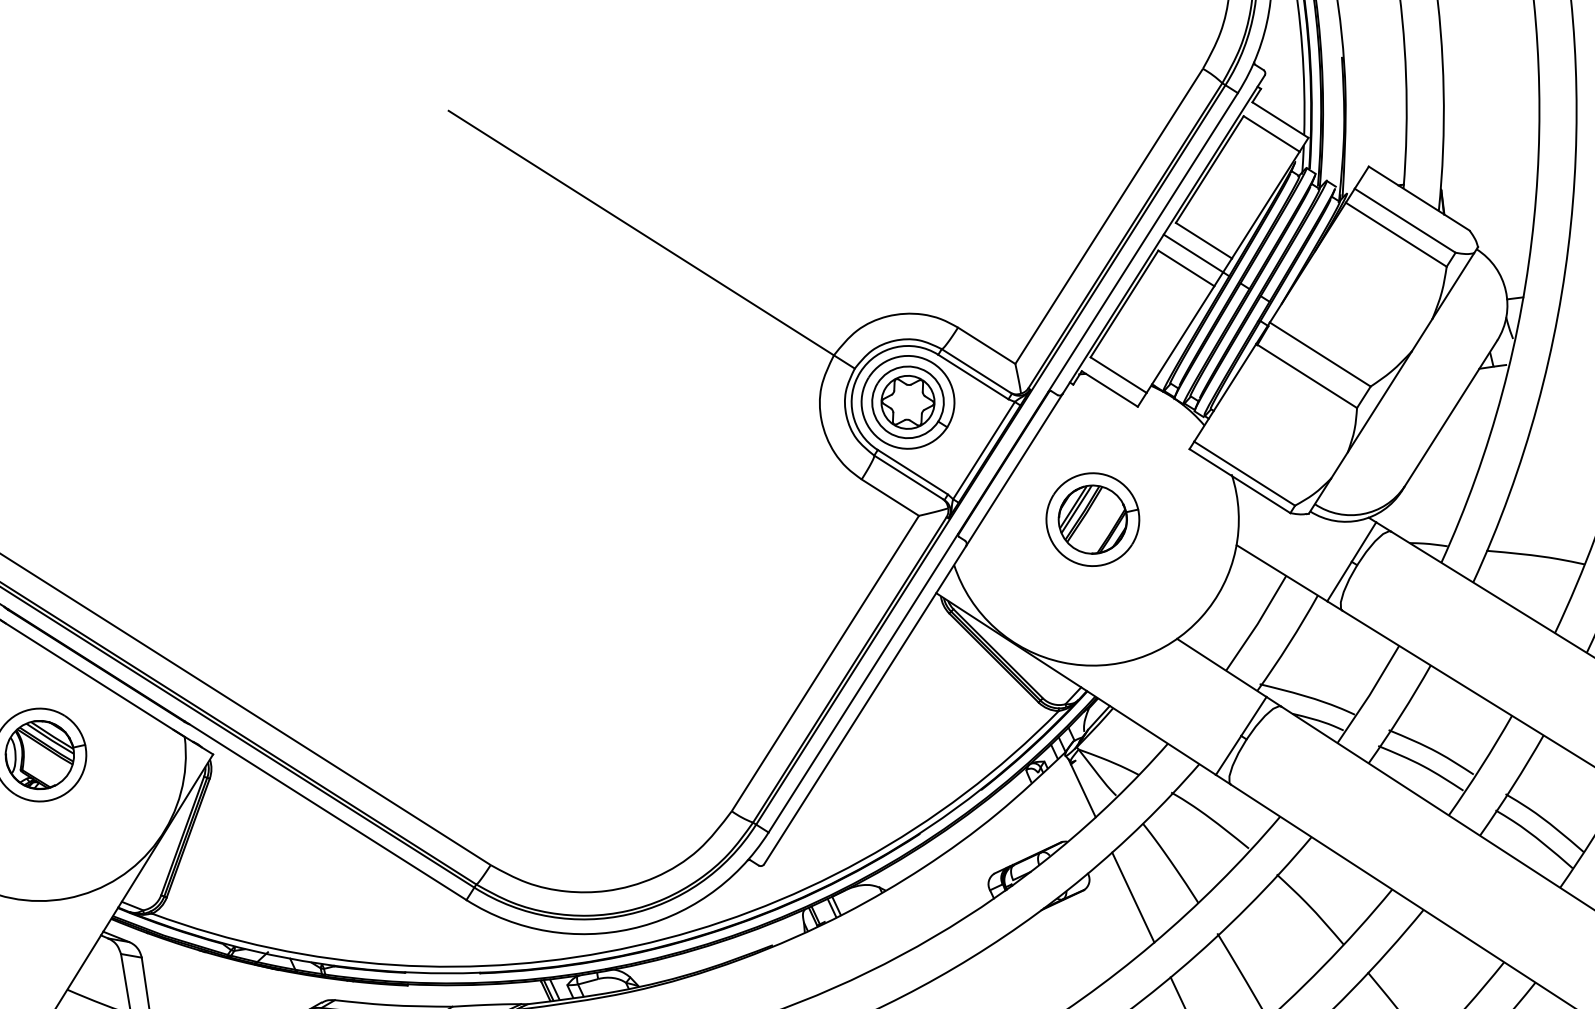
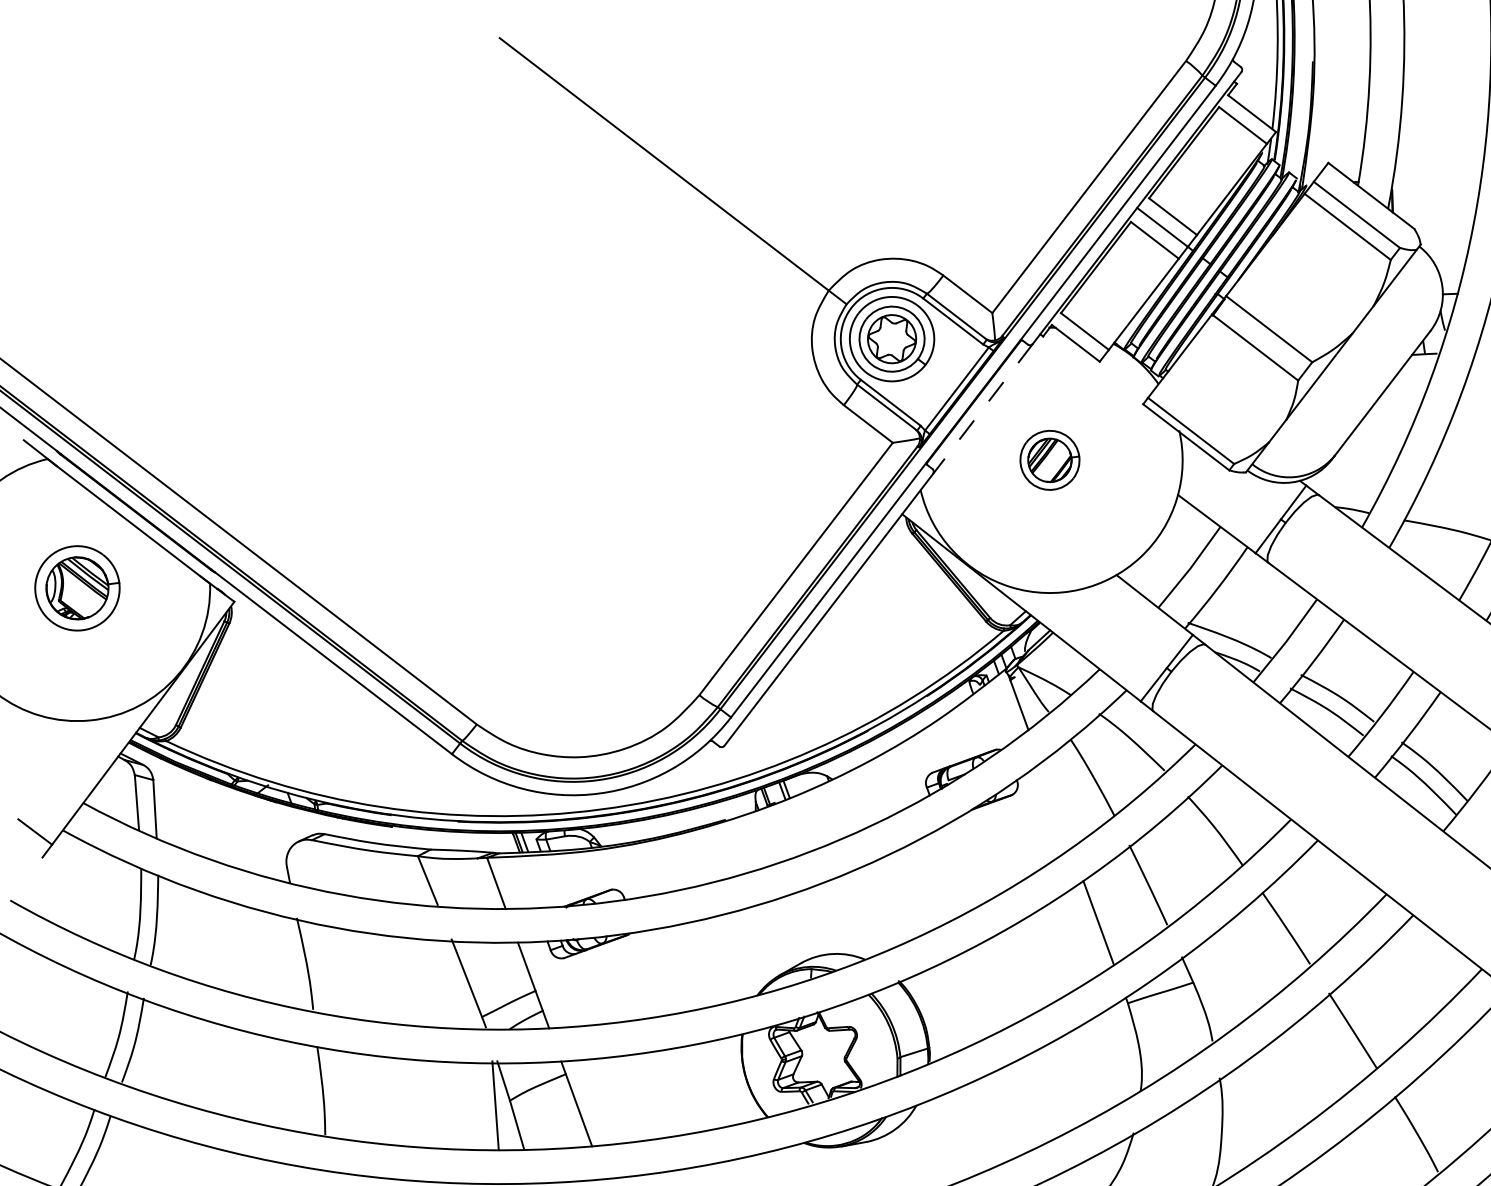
line: (1013, 470) -> (982, 409), solid -> dashed
part: (1092, 519) -> (1049, 460), size x0.7
line: (1132, 897) -> (1055, 805), removed

